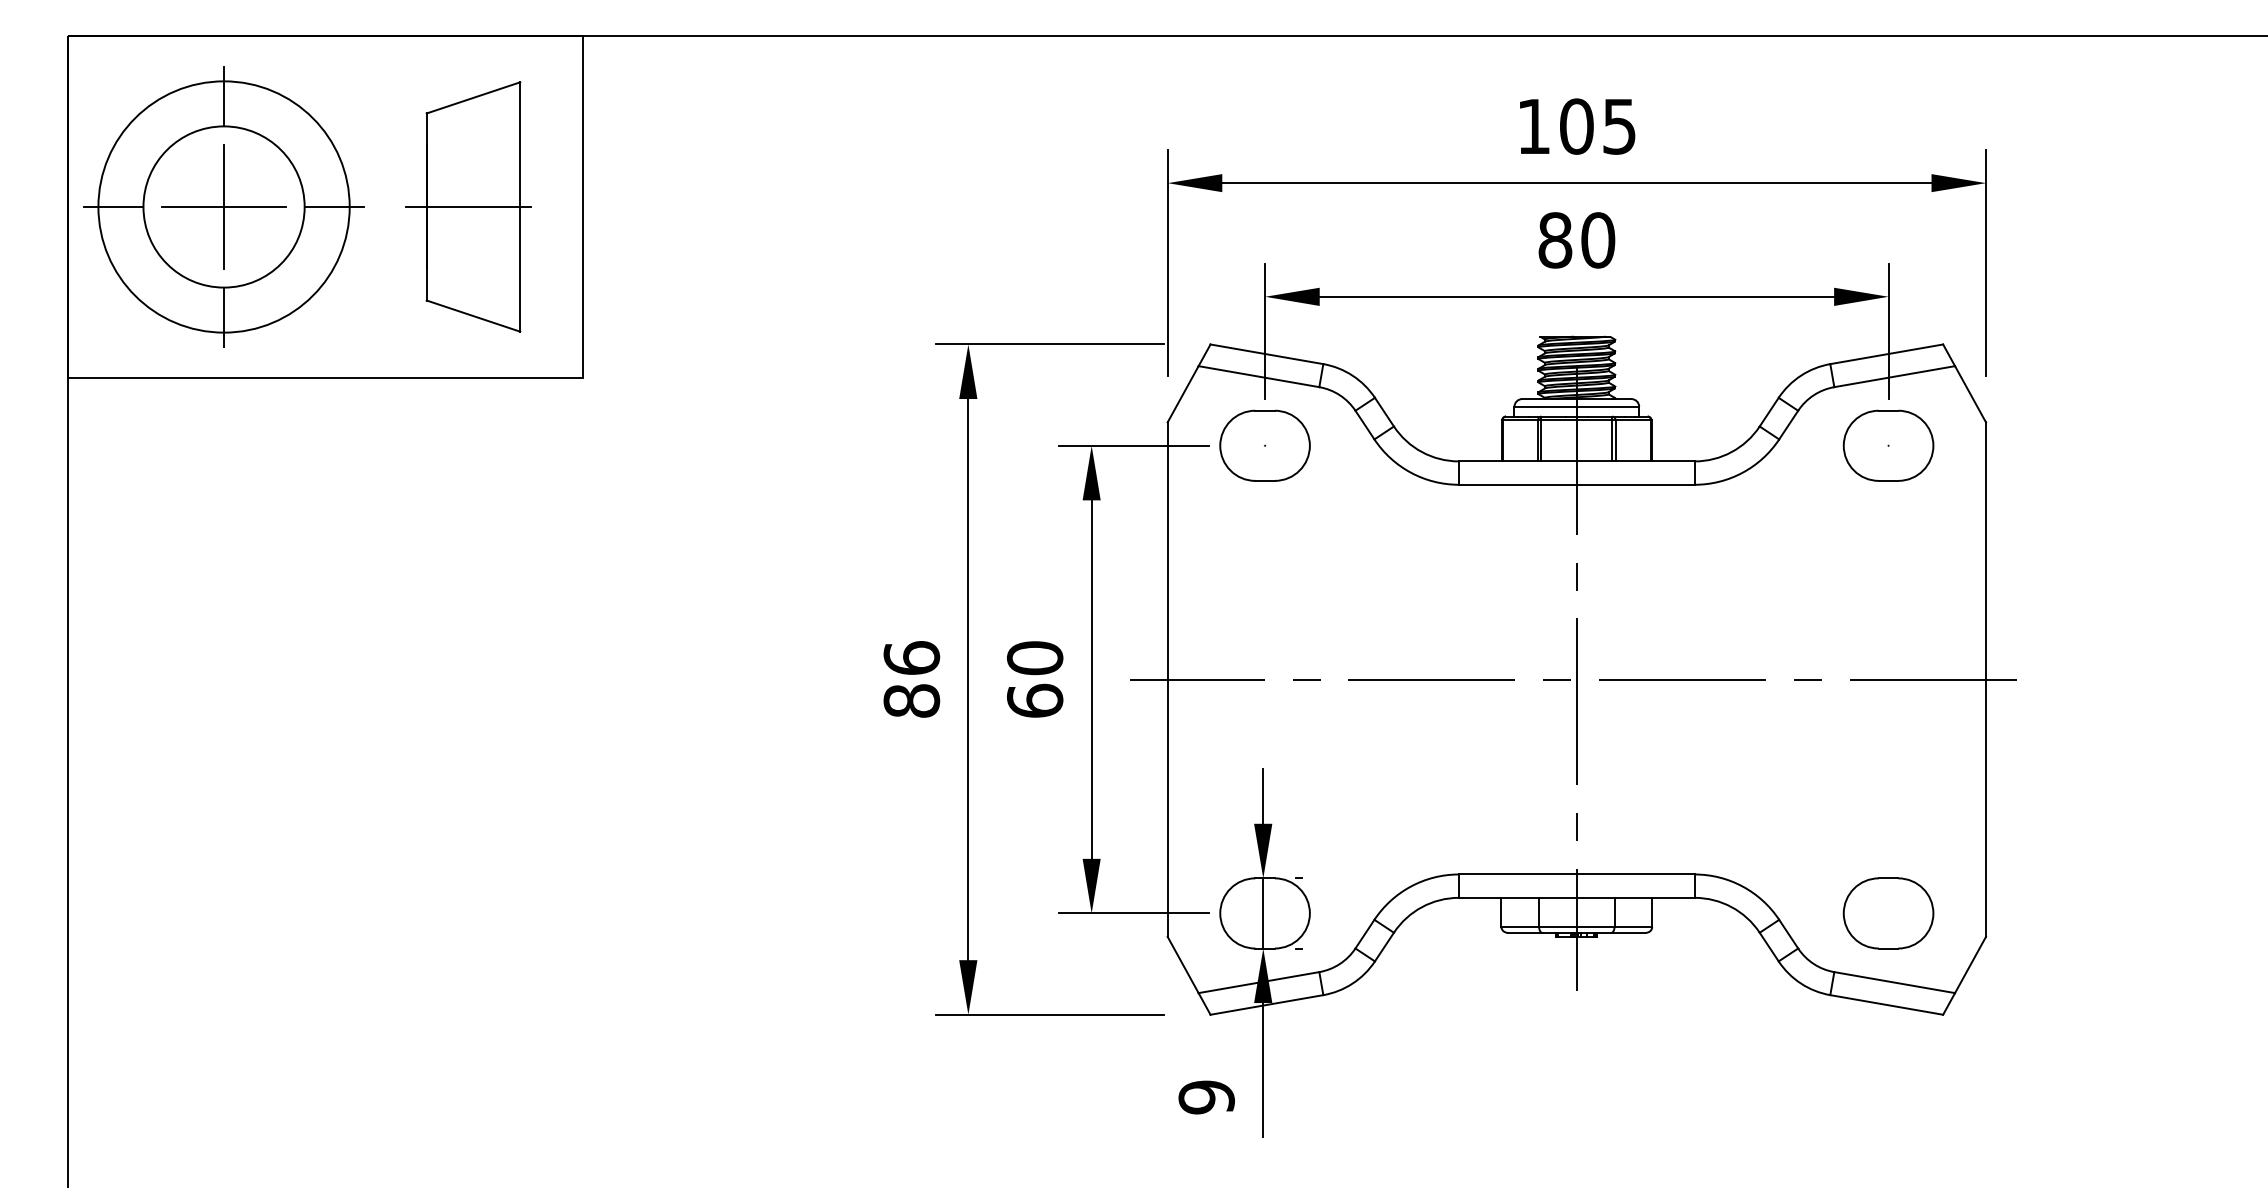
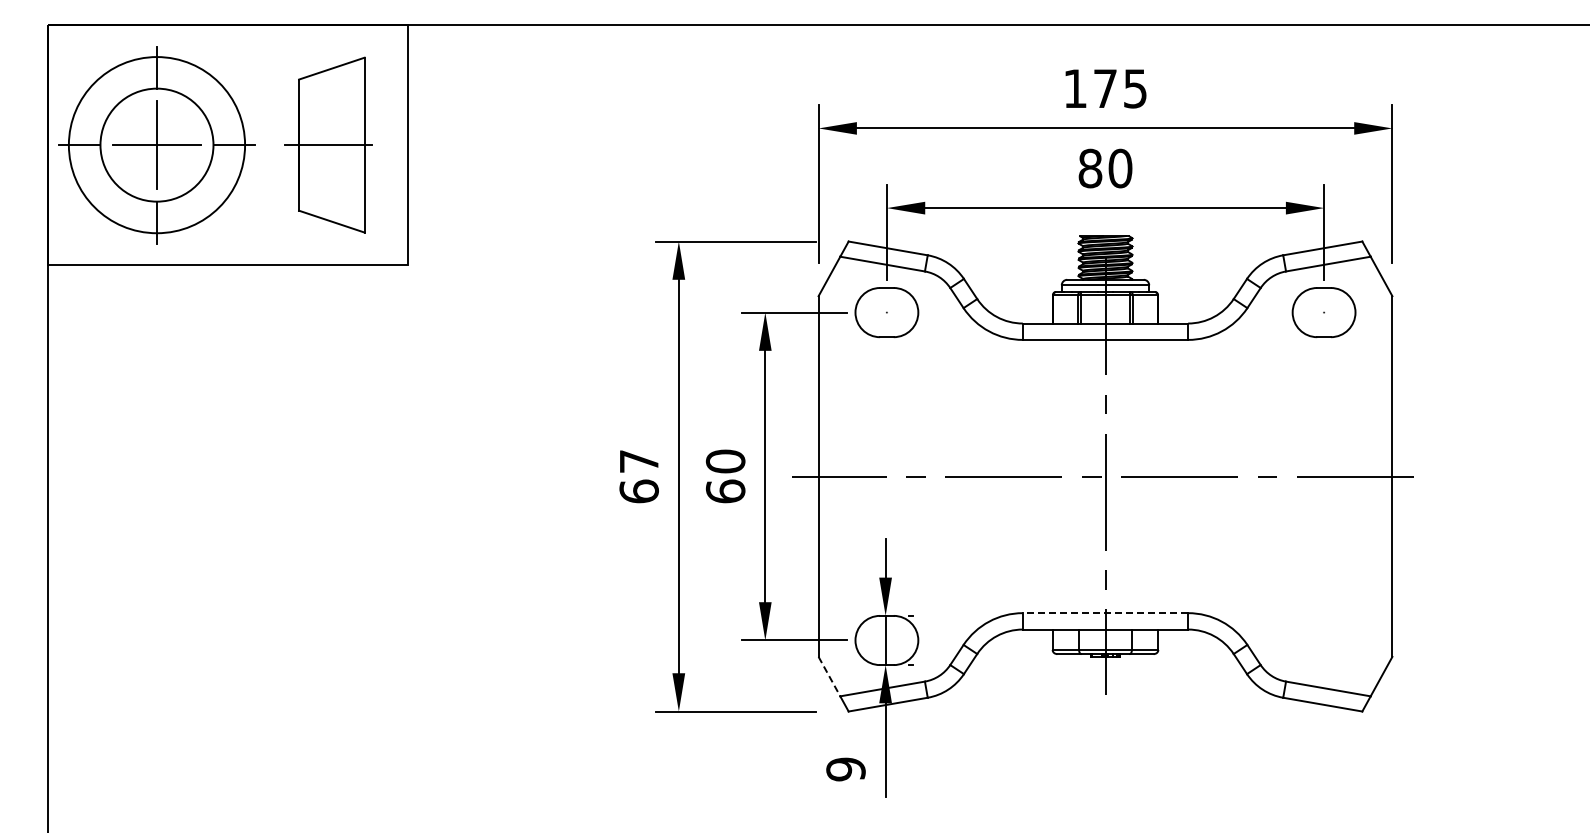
text: (1576, 126) -> (1105, 88), 105 -> 175
text: (910, 679) -> (638, 476), 86 -> 67
line: (1576, 874) -> (1105, 613), solid -> dashed
part: (1887, 913) -> (1323, 640), removed
line: (1183, 964) -> (829, 676), solid -> dashed

